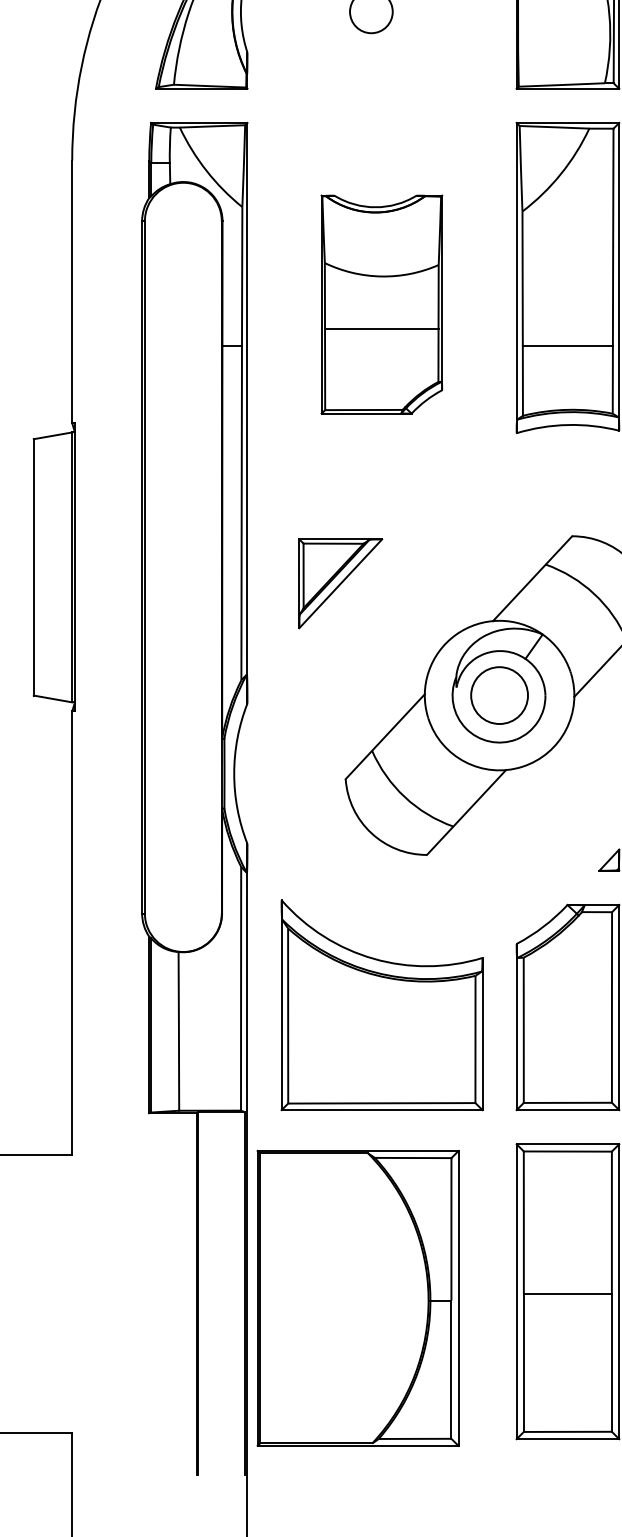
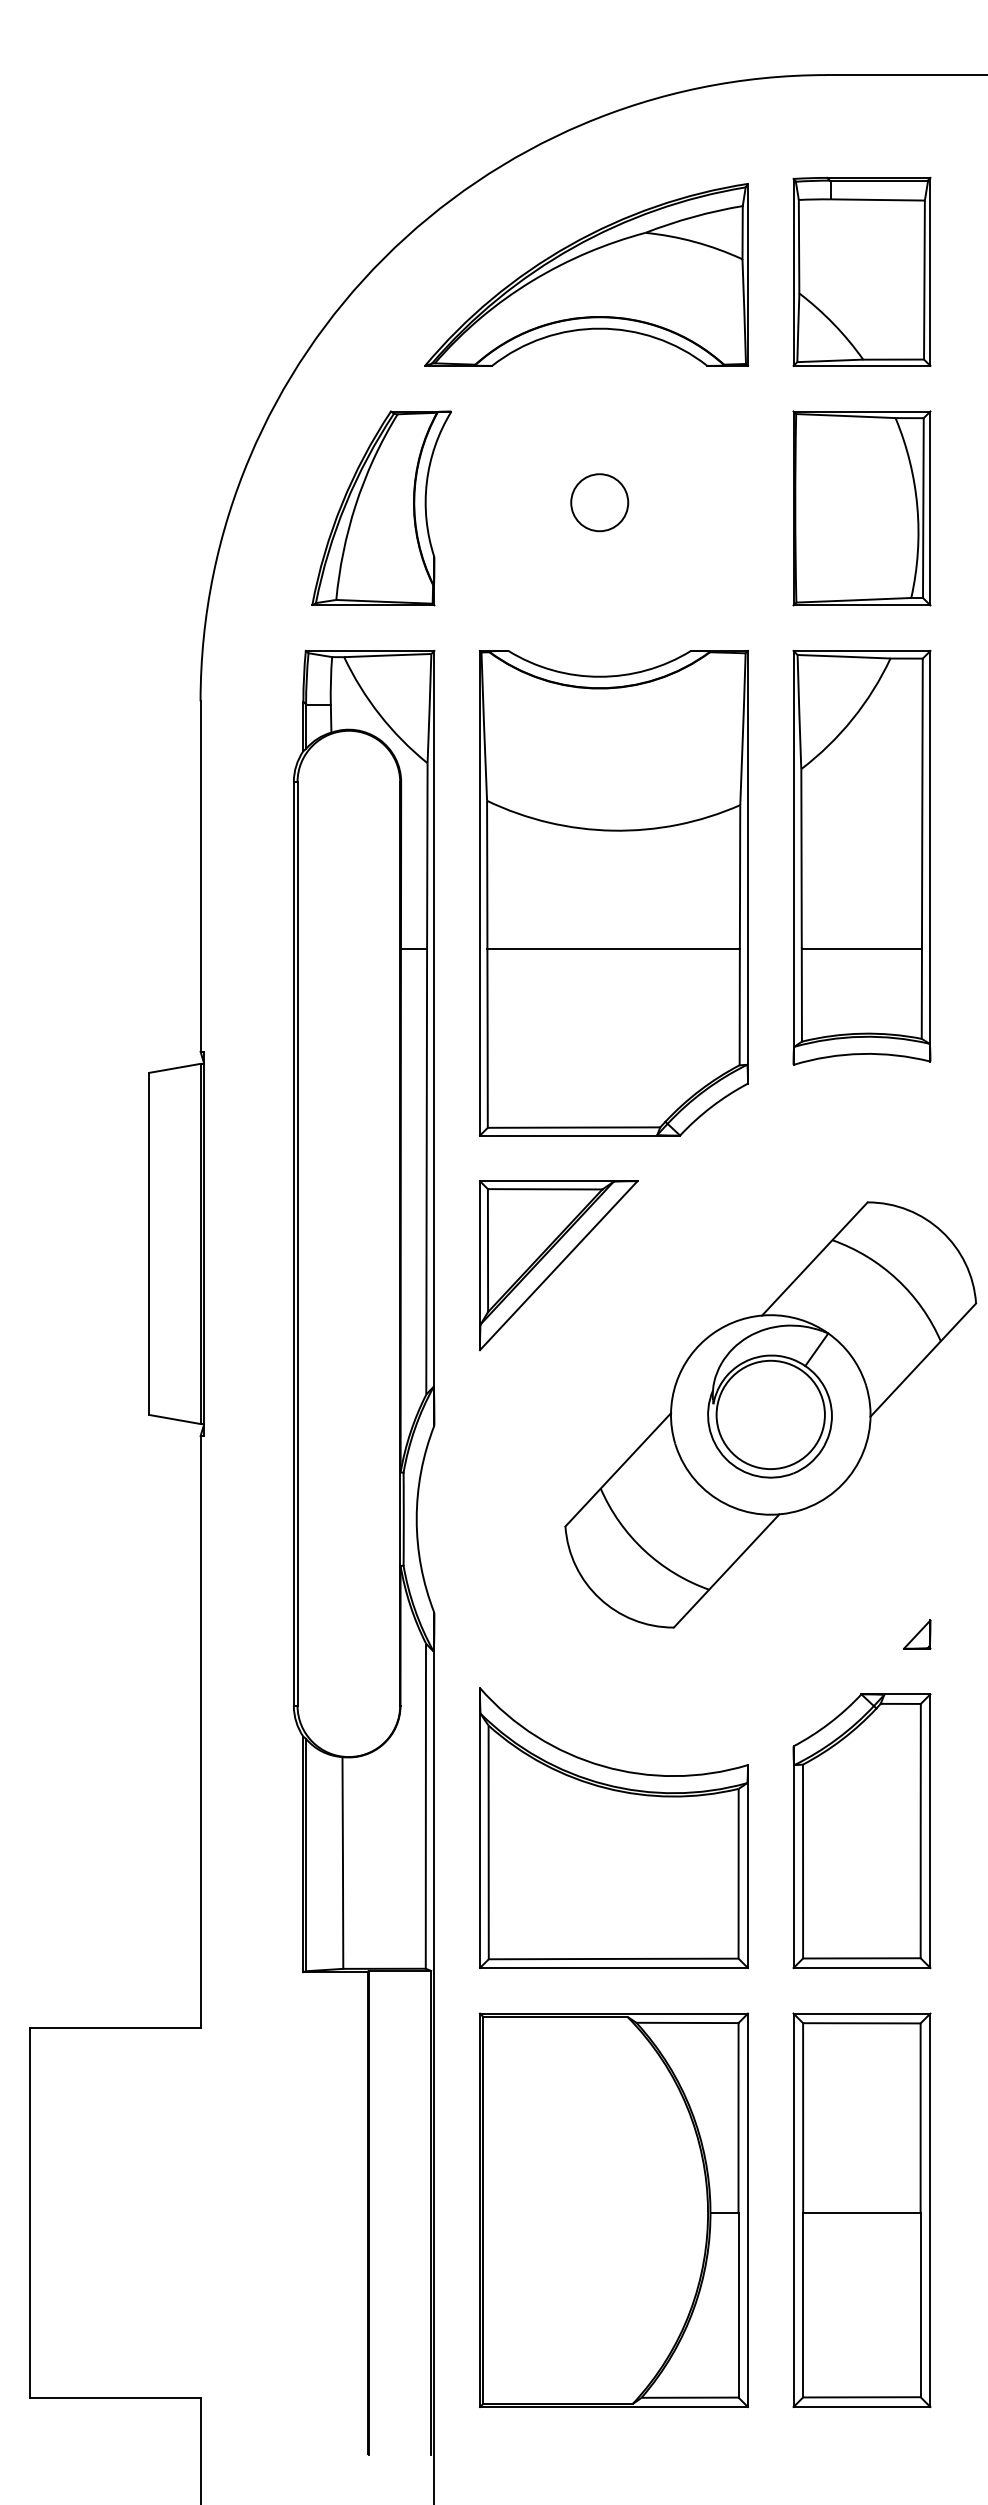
part: (381, 304) -> (613, 893), size x1.67
part: (340, 583) -> (558, 1265), size x1.43
circle: (499, 695) -> (770, 1414), size x1.43
part: (357, 1297) -> (613, 2209), moved

